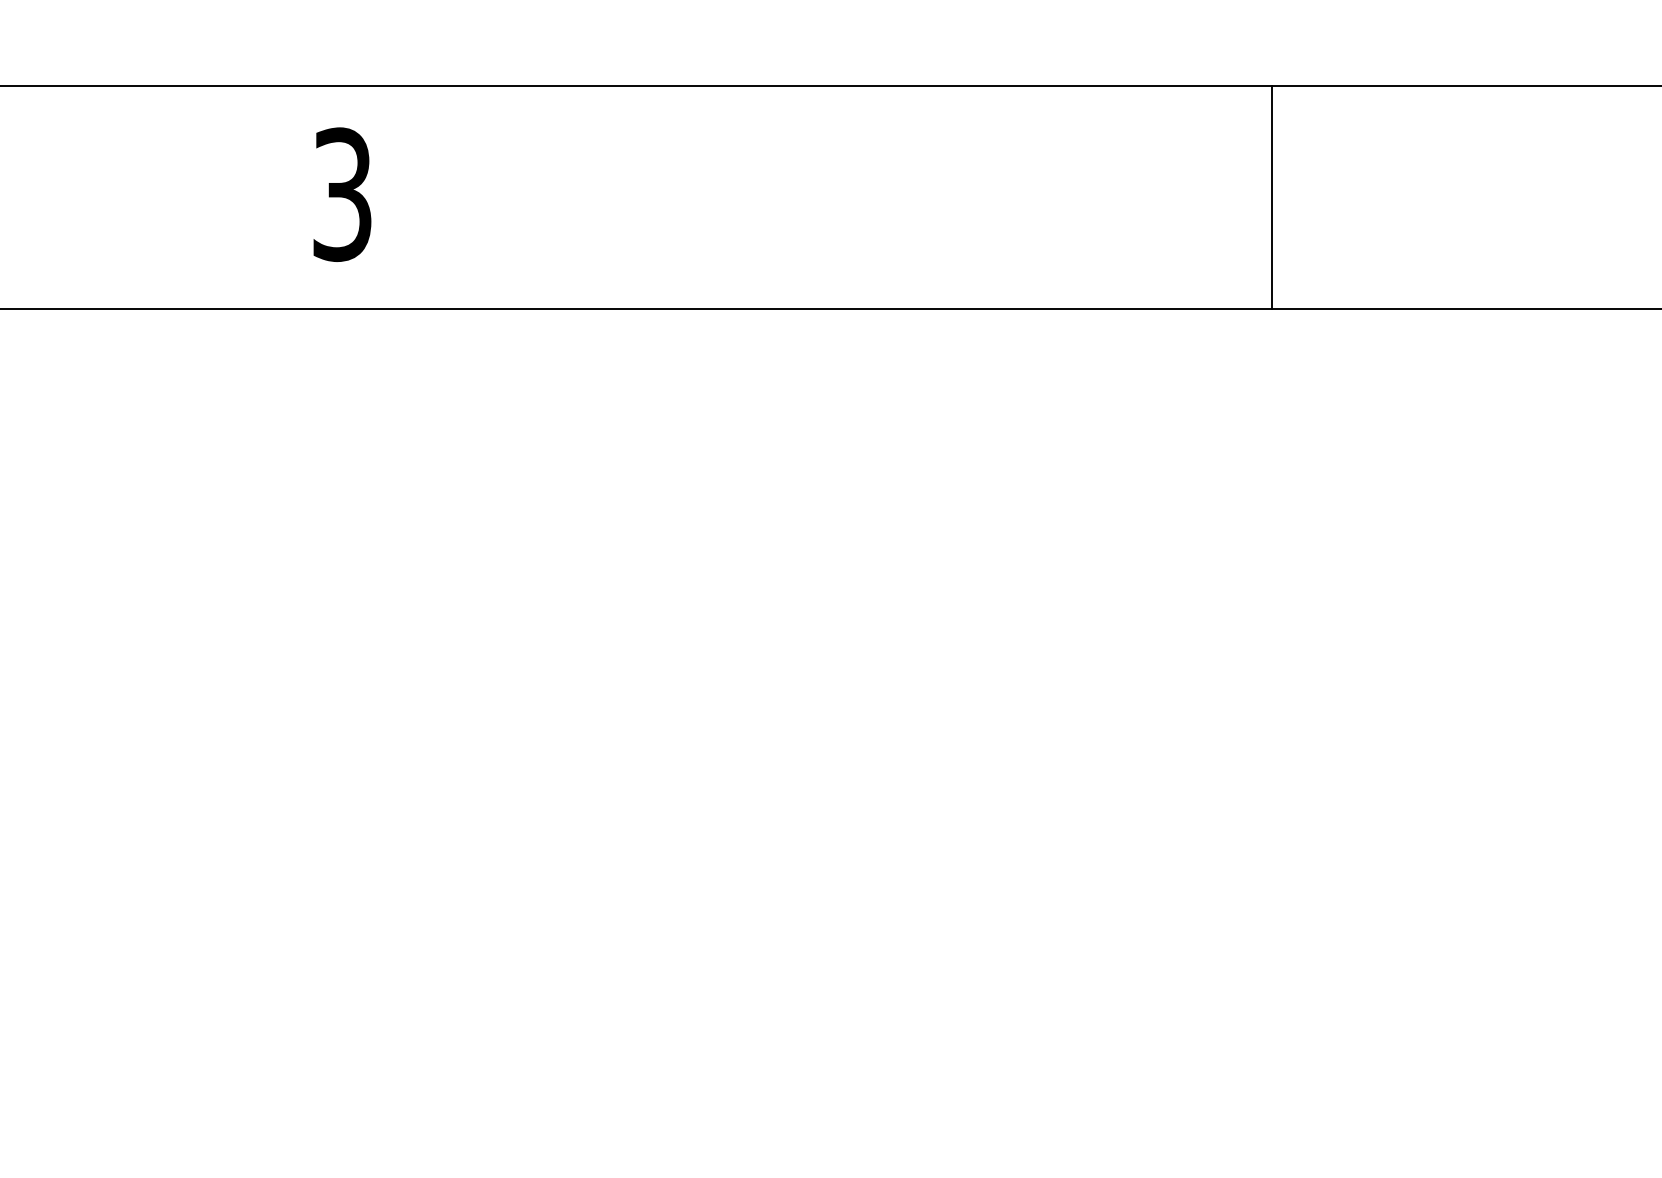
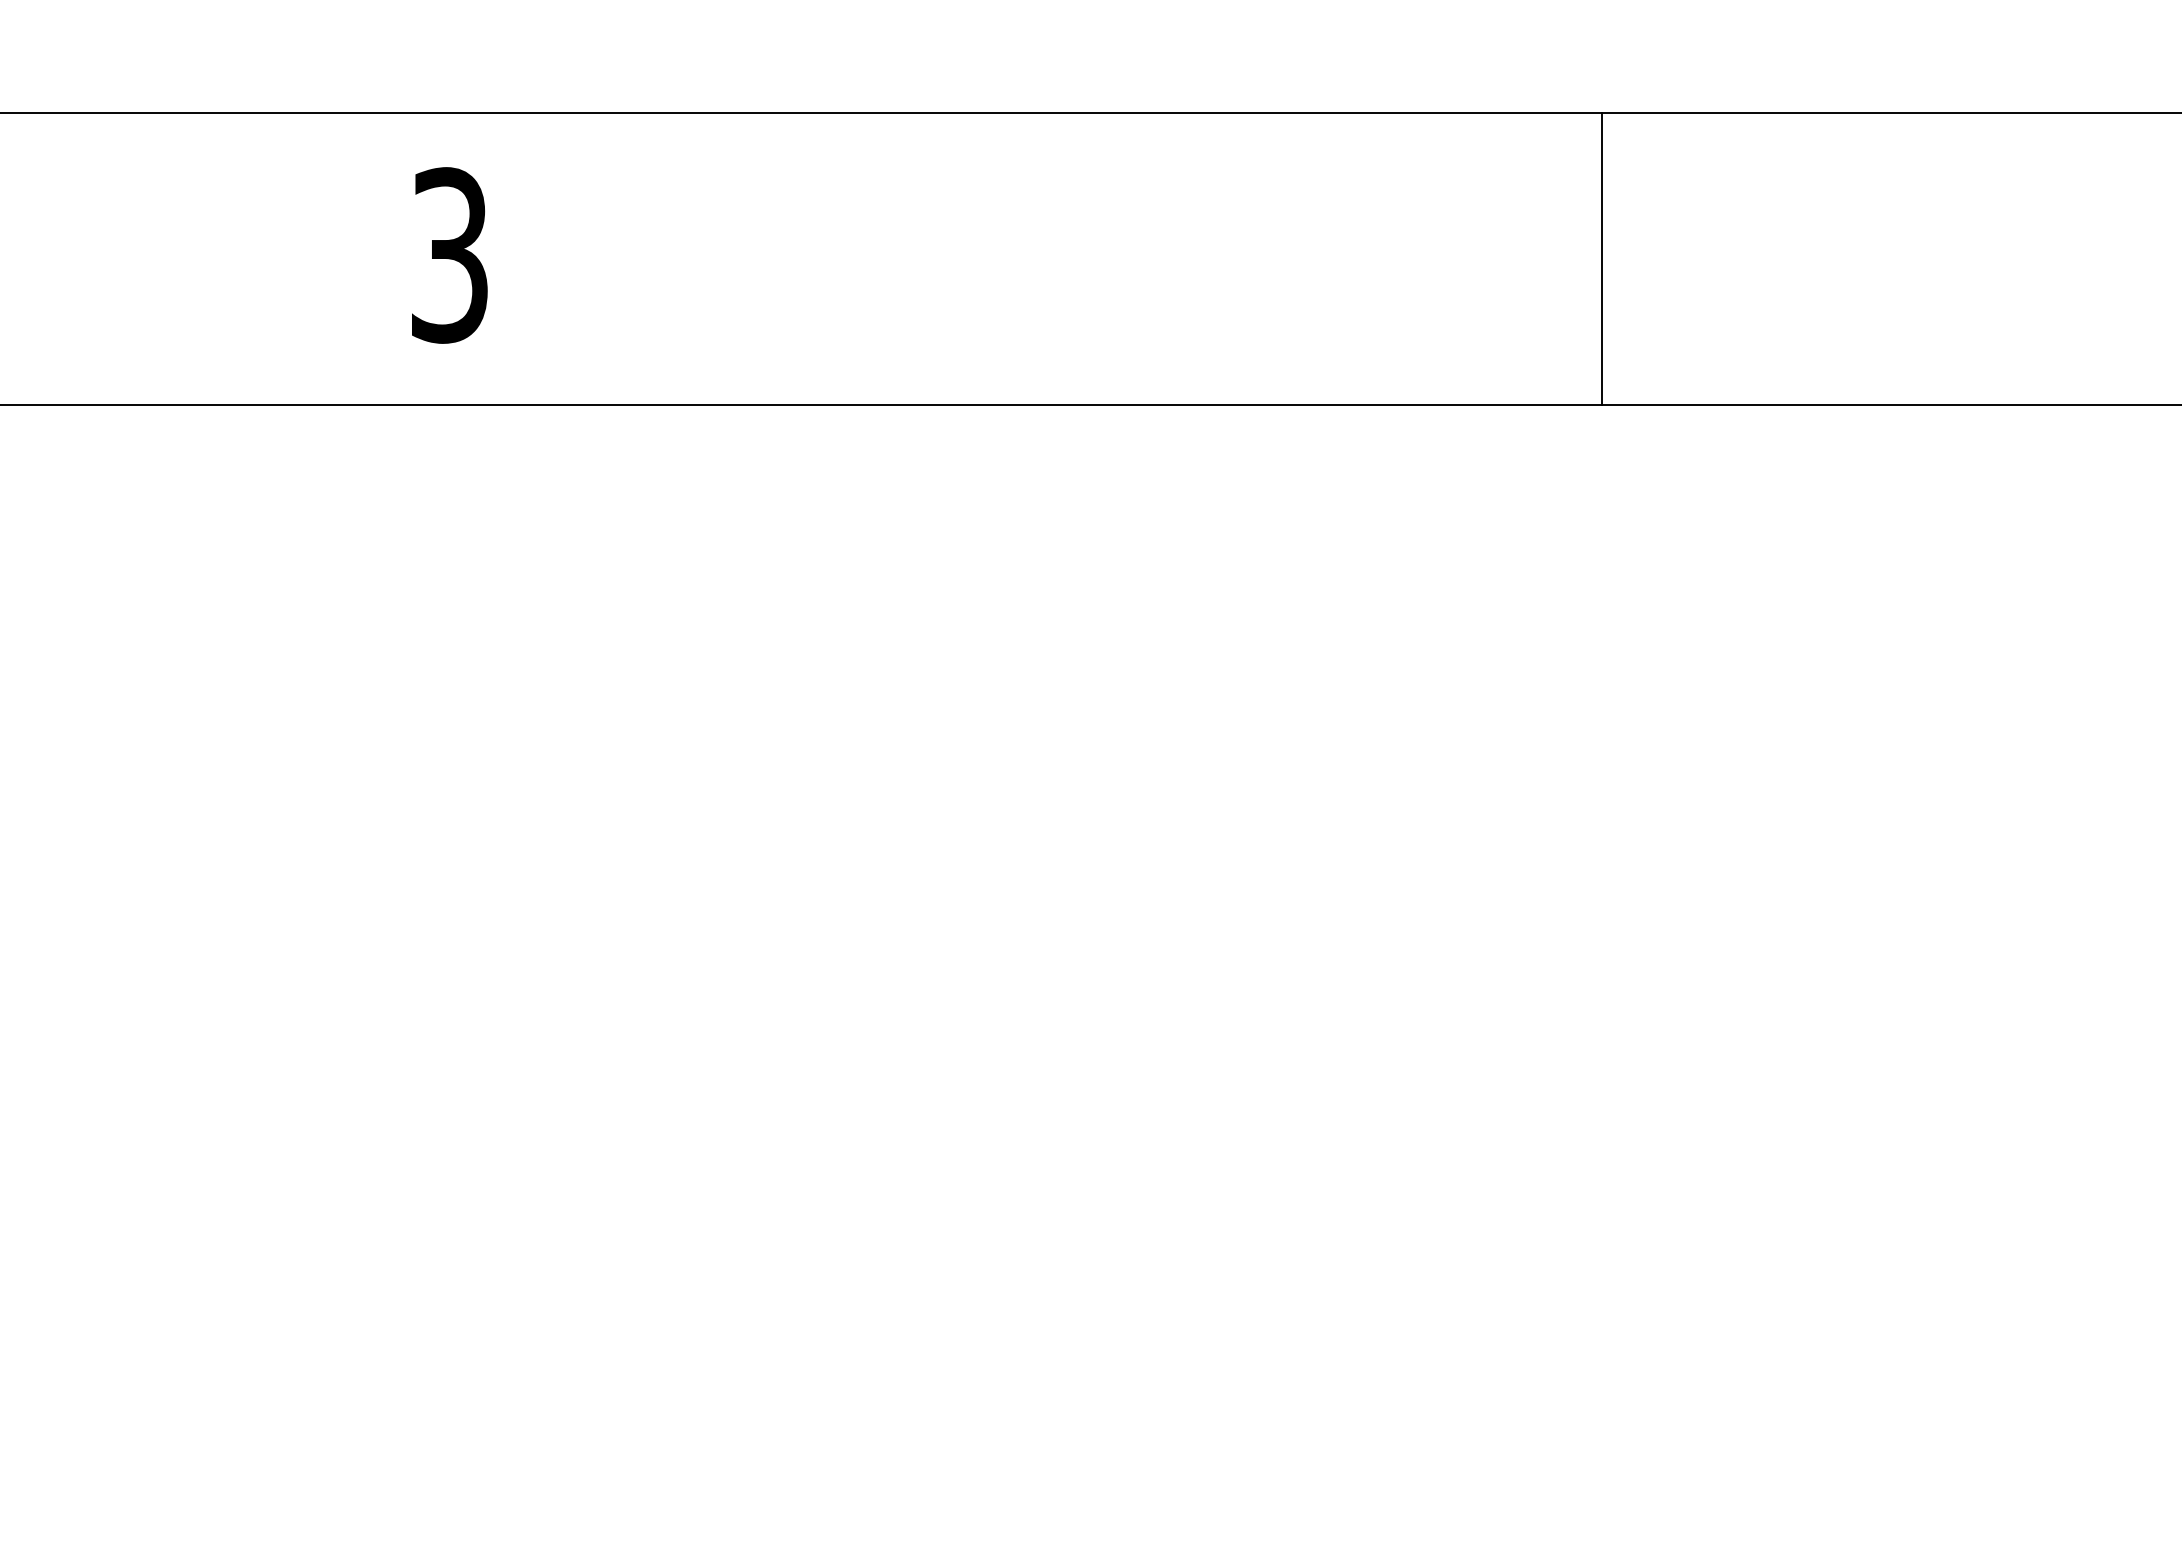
line: (1271, 197) -> (1602, 259), moved

